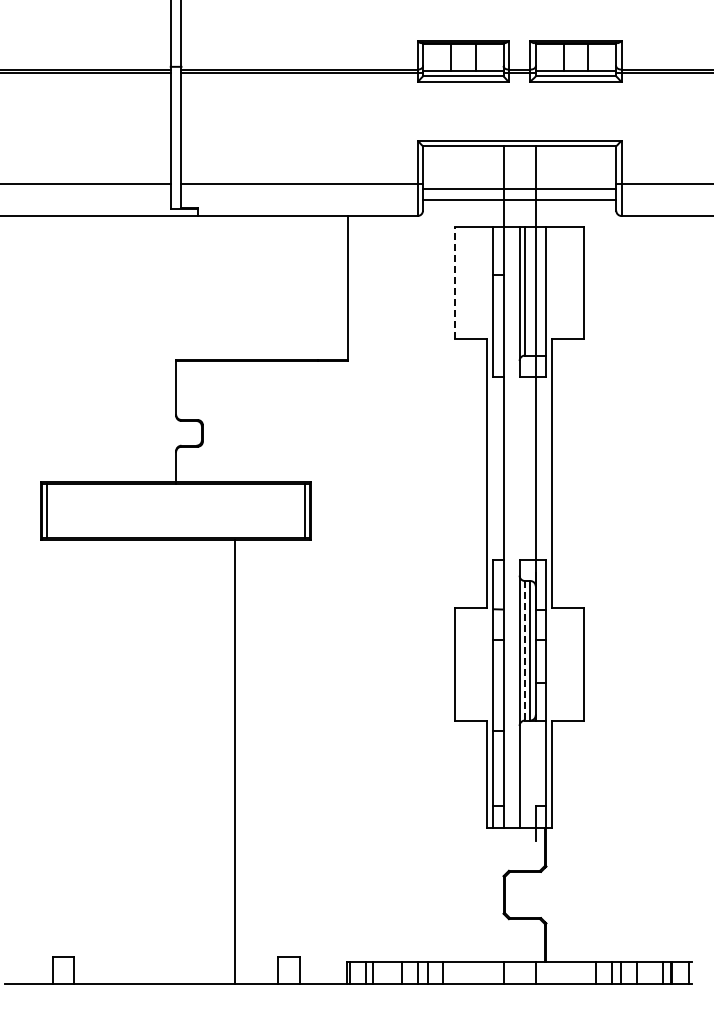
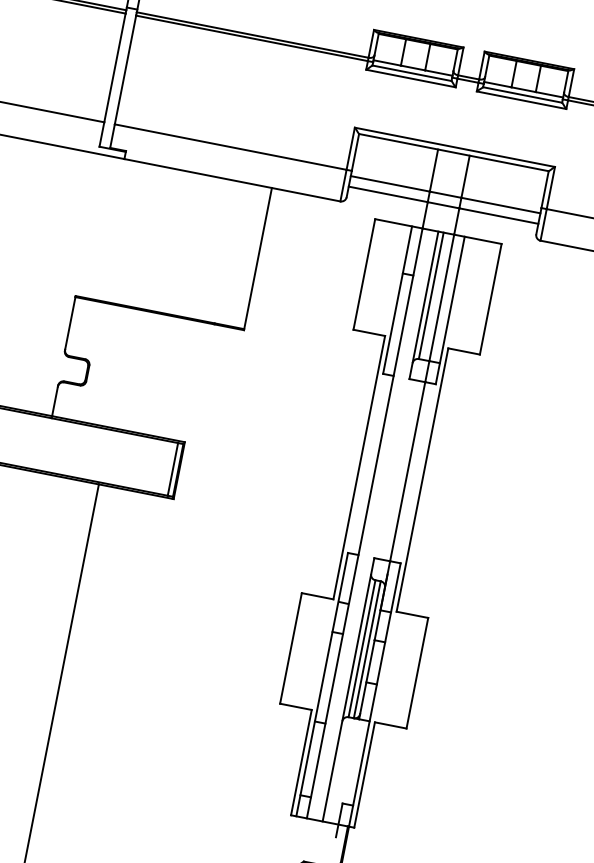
line: (455, 282) -> (364, 273), dashed -> solid
line: (525, 650) -> (362, 648), dashed -> solid

